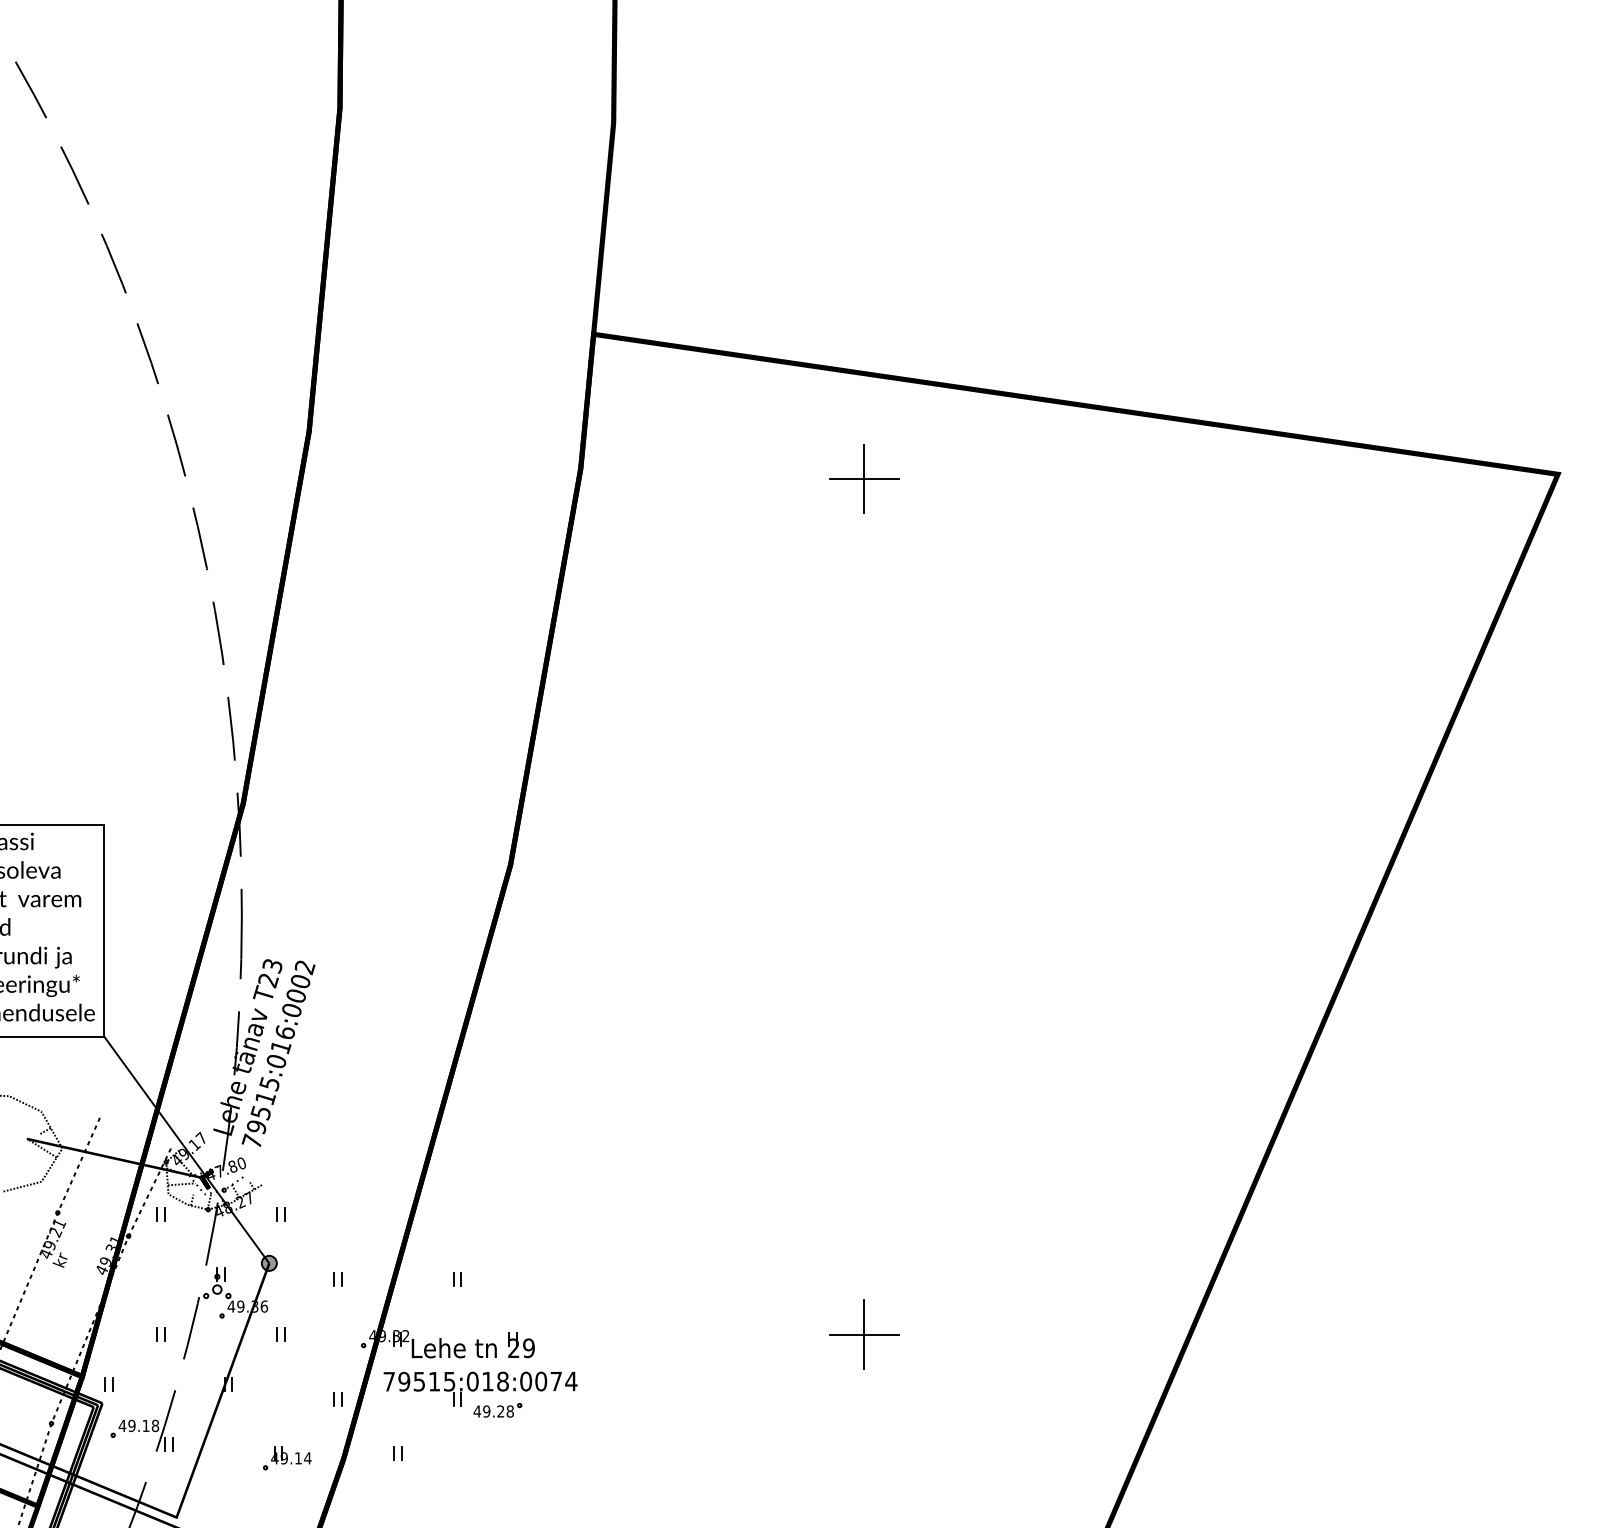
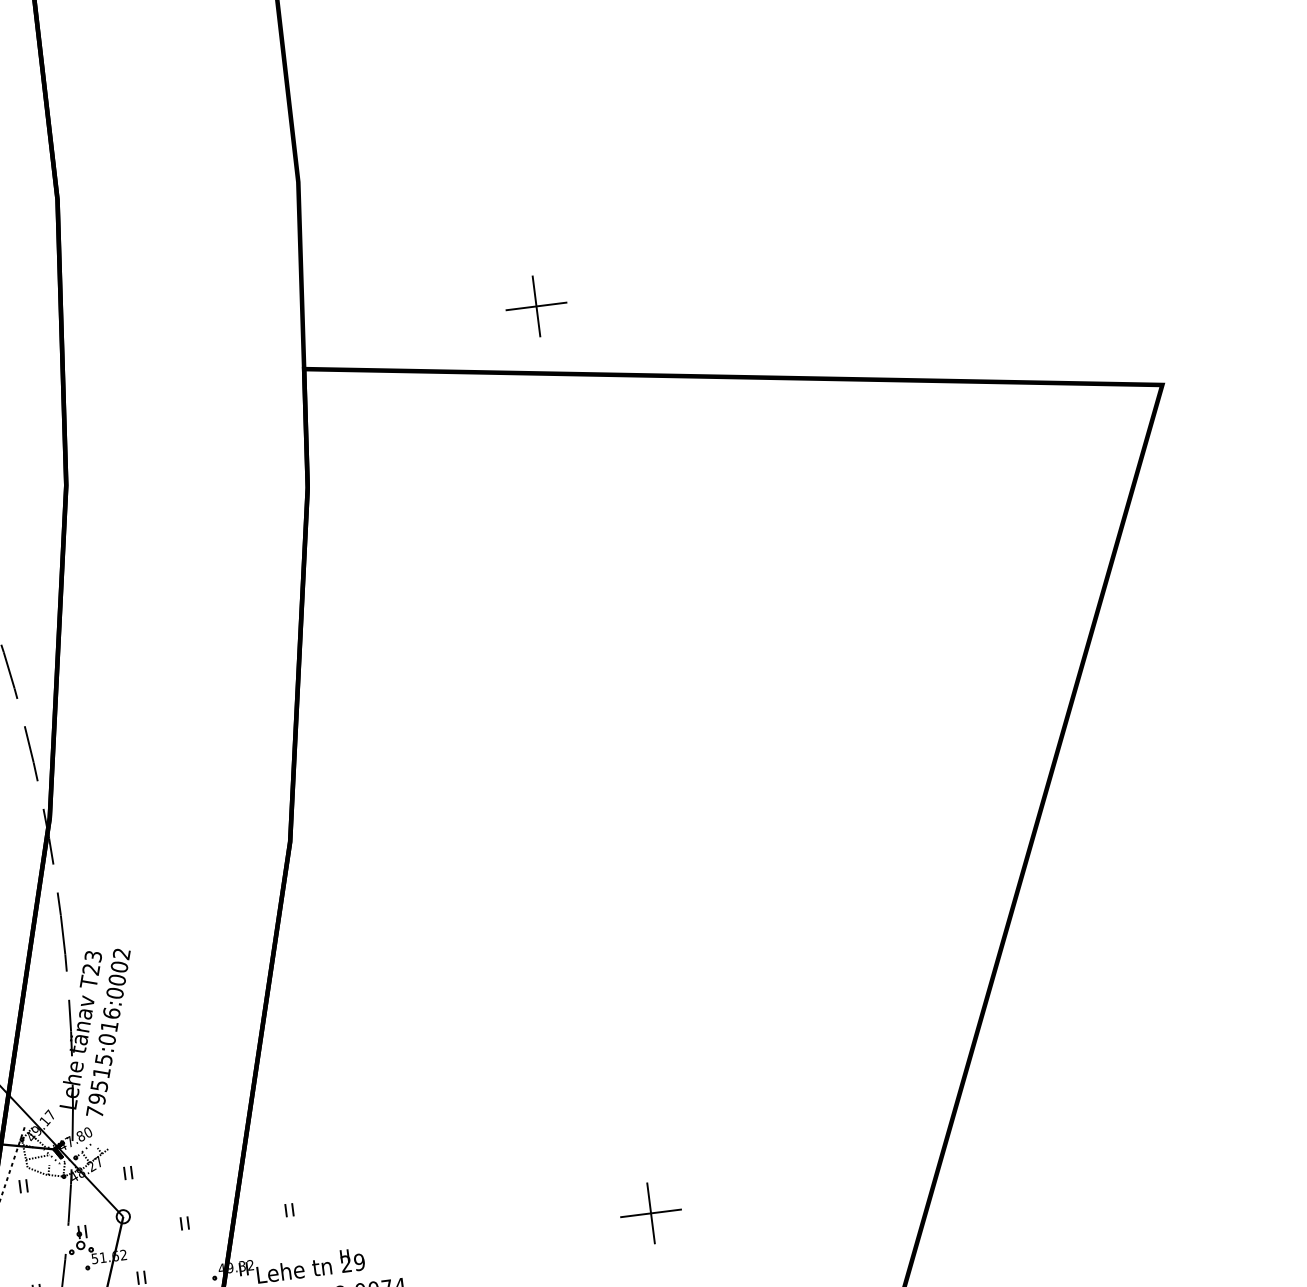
part: (864, 478) -> (536, 306), moved
fill: (268, 1262) -> (122, 1216), removed
text: (247, 1306) -> (109, 1256), 49.36 -> 51.62

